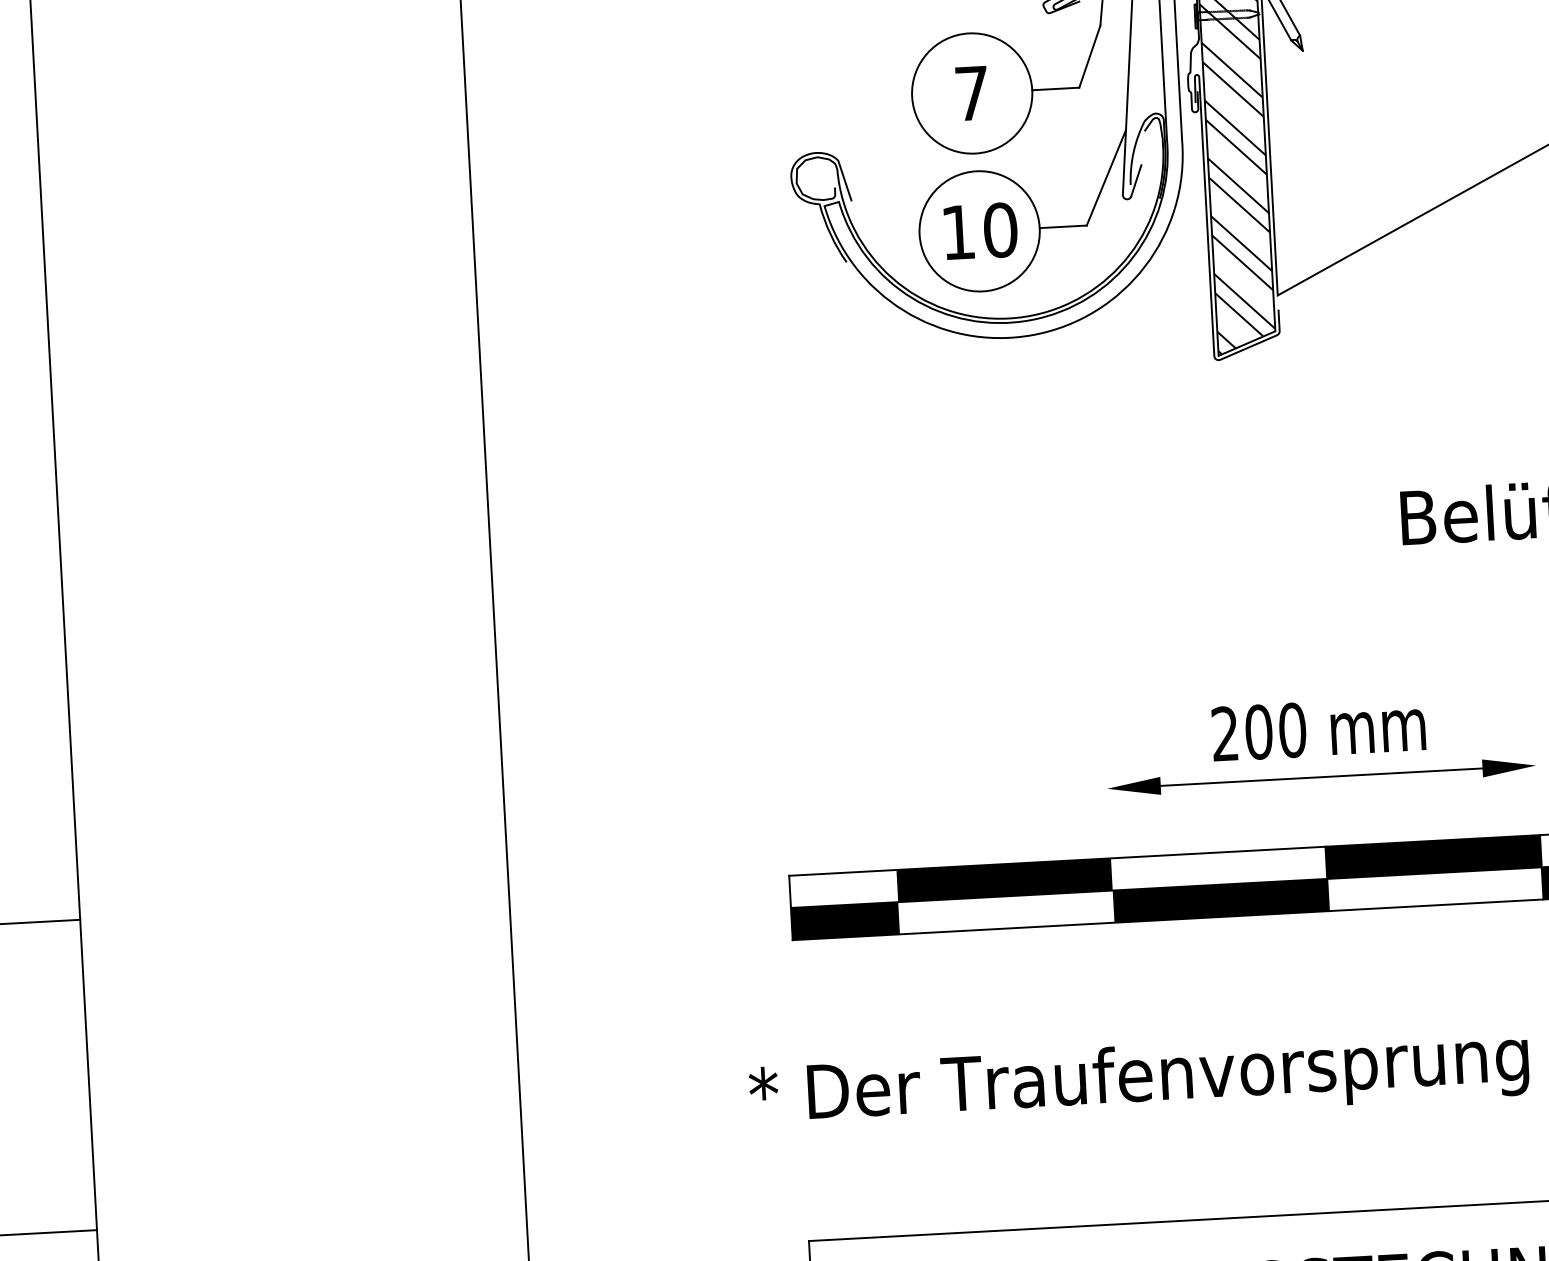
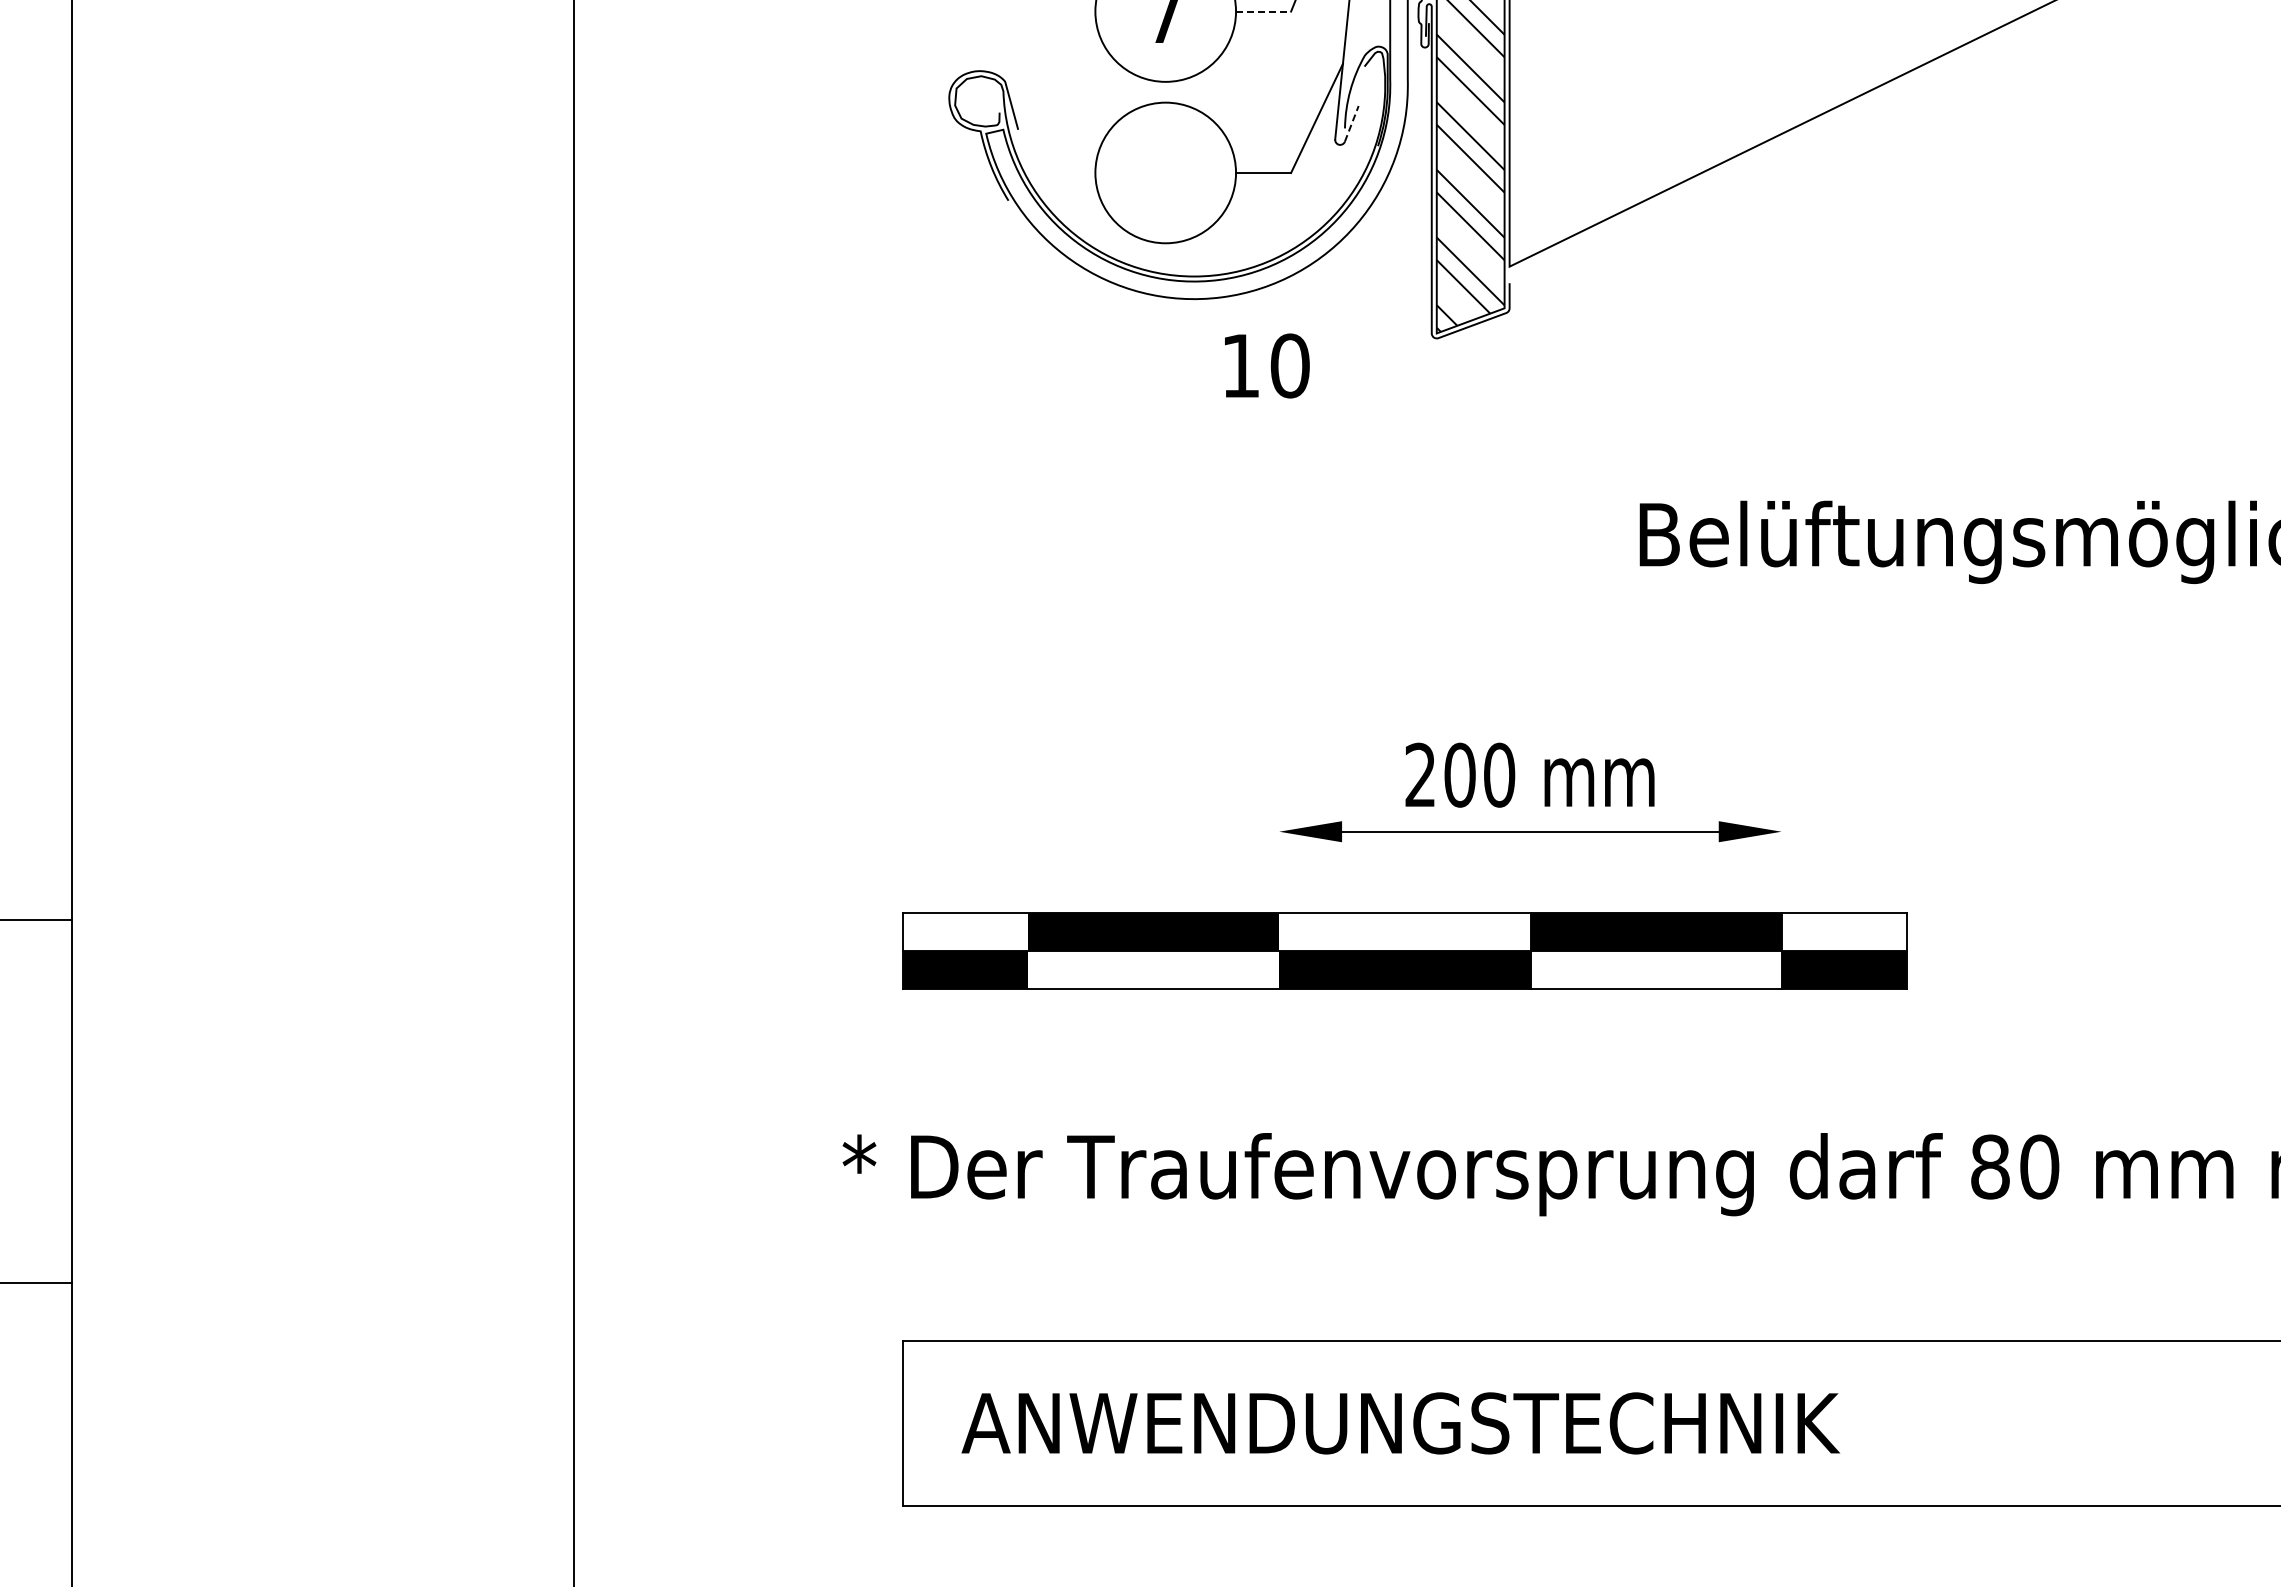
line: (1055, 88) -> (1263, 11), solid -> dashed
line: (1136, 180) -> (1351, 123), solid -> dashed
text: (981, 230) -> (1267, 365), moved

